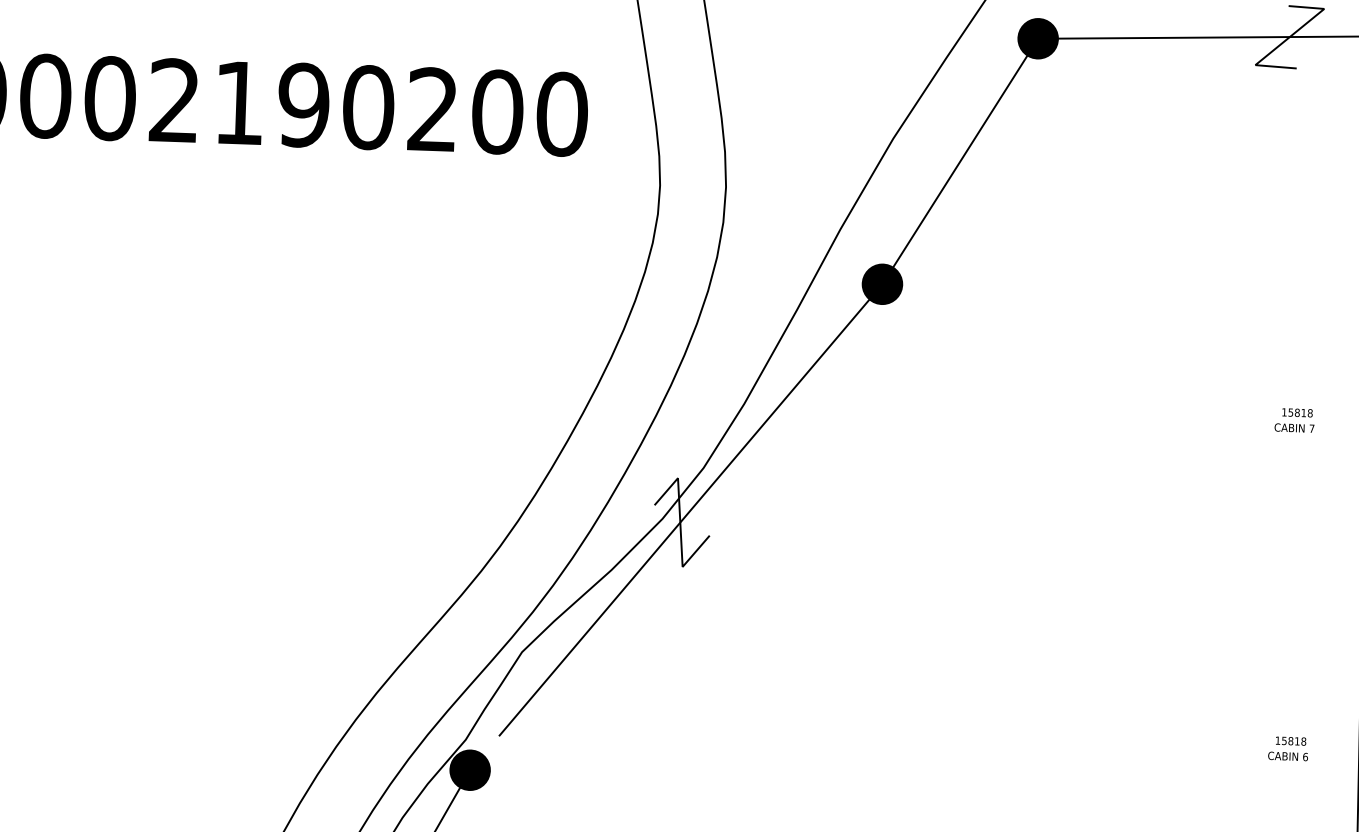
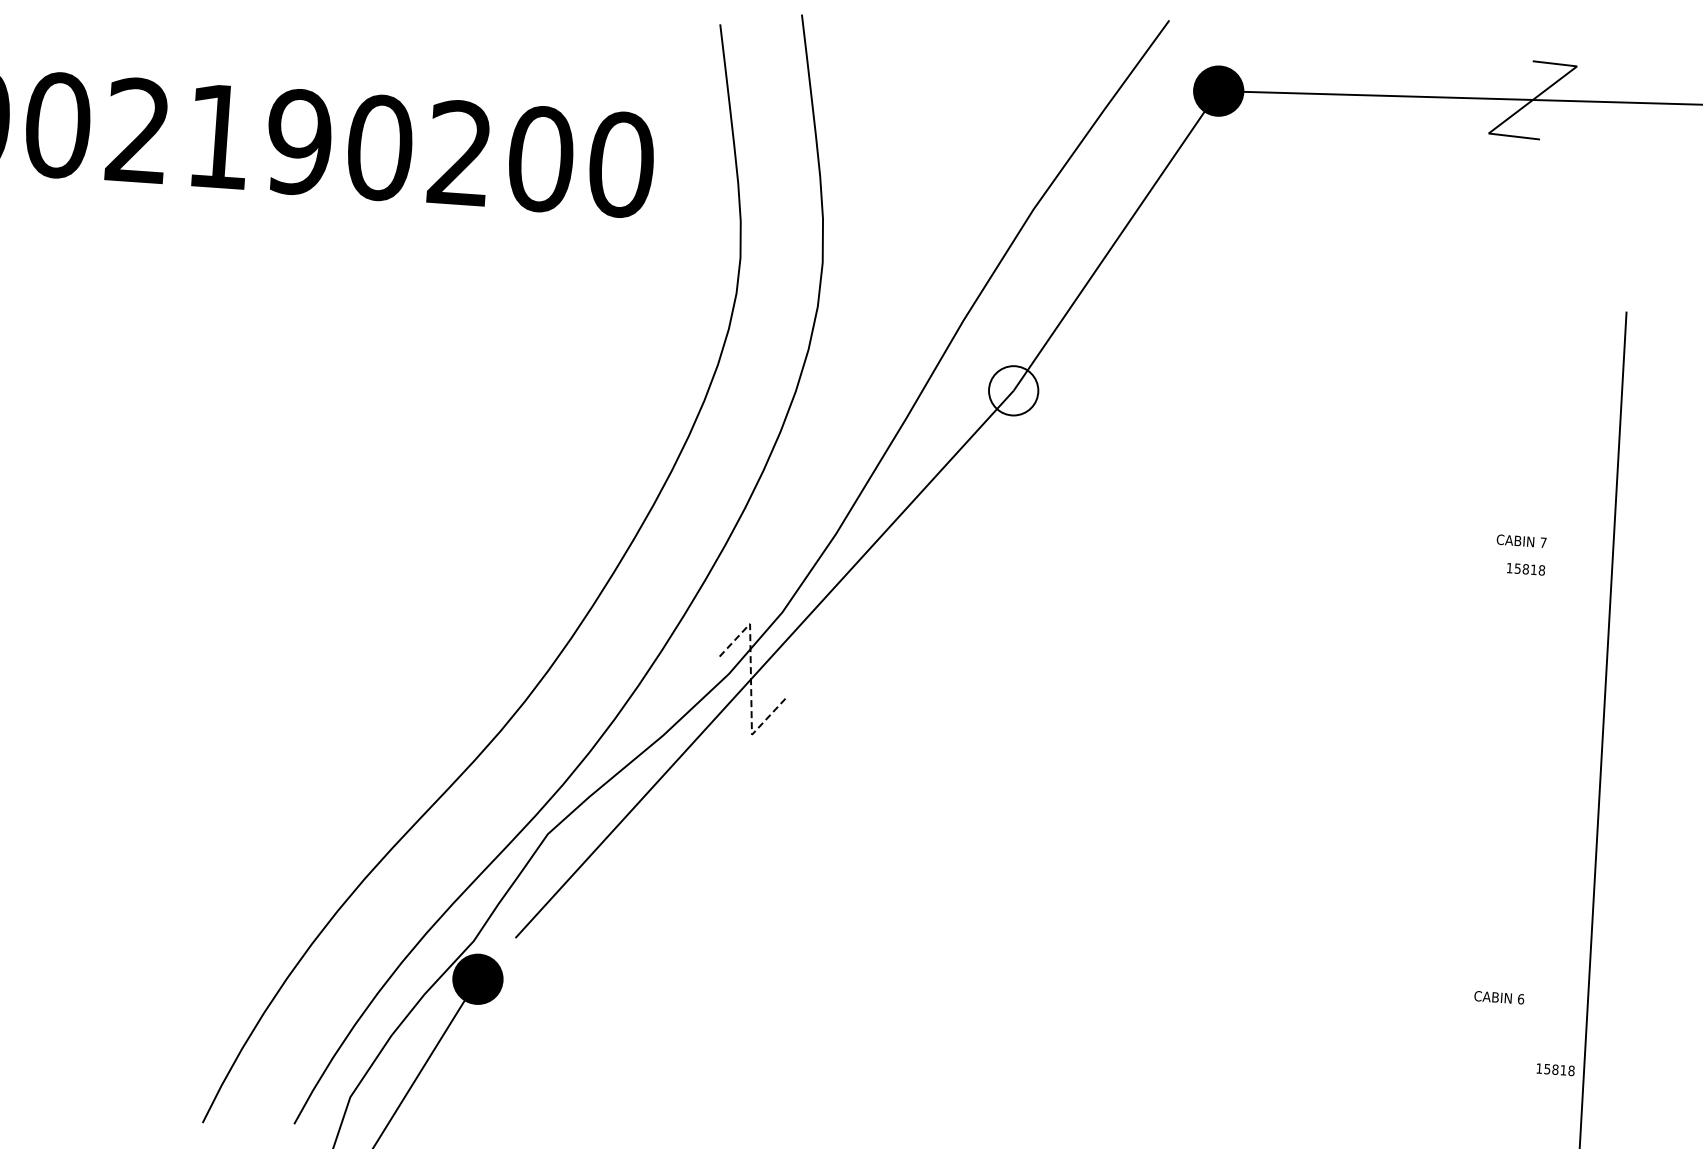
fill: (882, 284) -> (1013, 390), removed
text: (1294, 427) -> (1521, 540), moved
line: (680, 525) -> (751, 683), solid -> dashed
text: (1290, 740) -> (1555, 1069), moved

